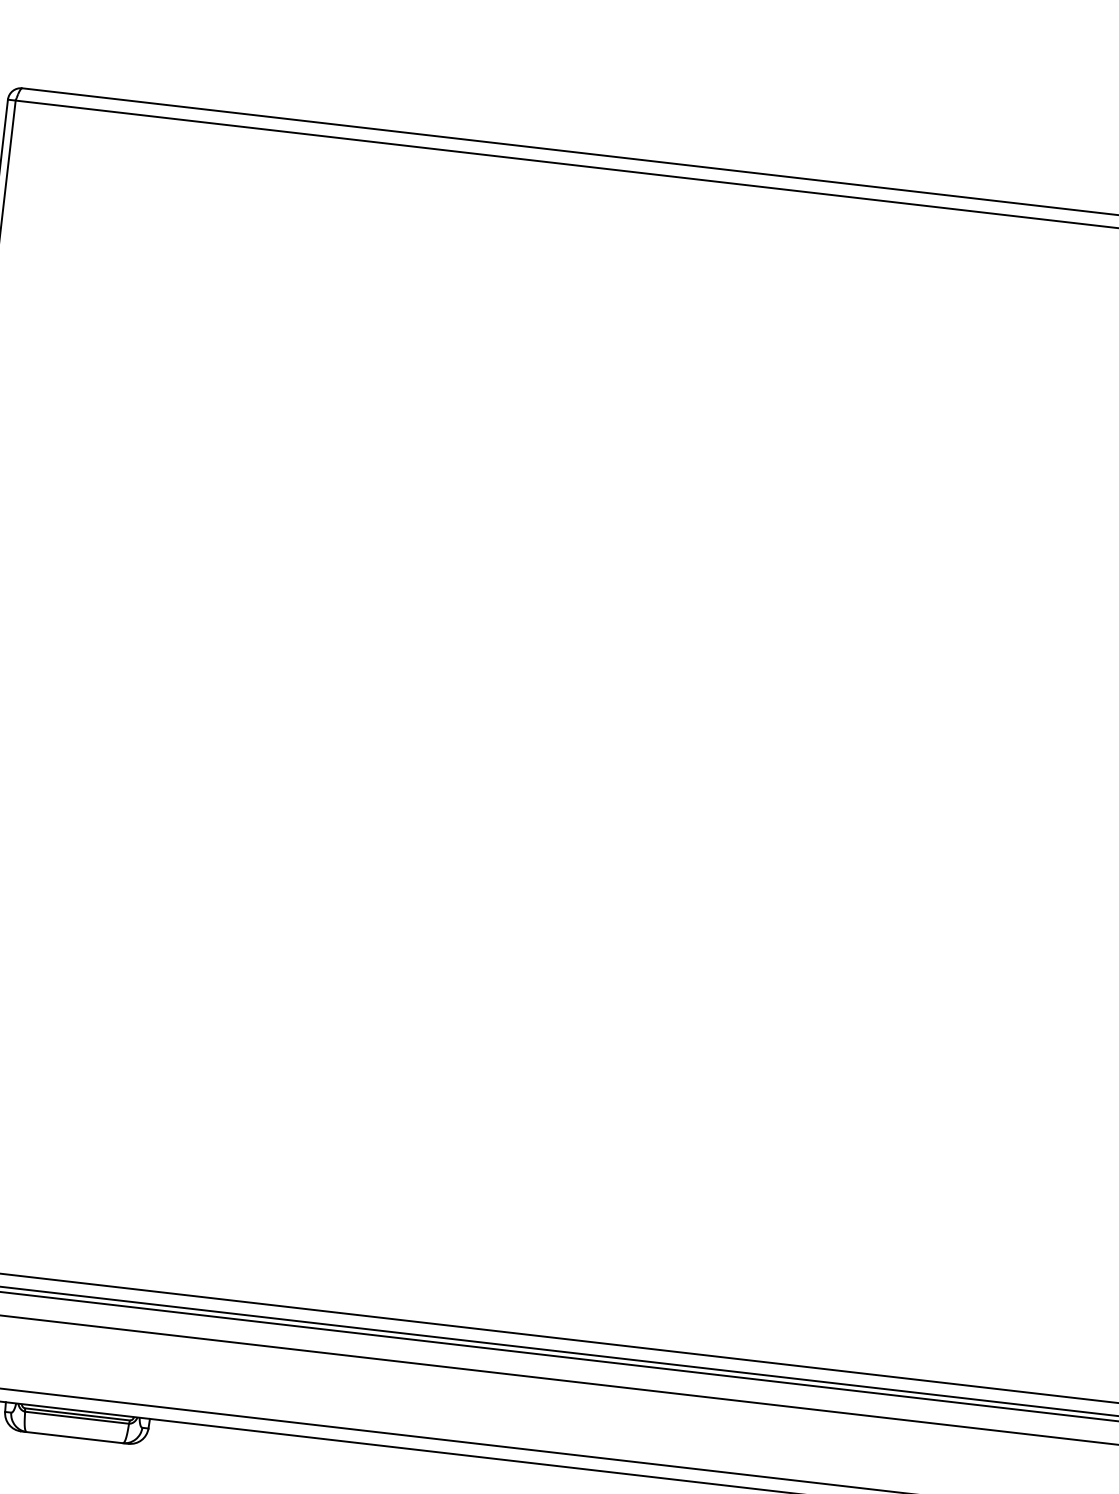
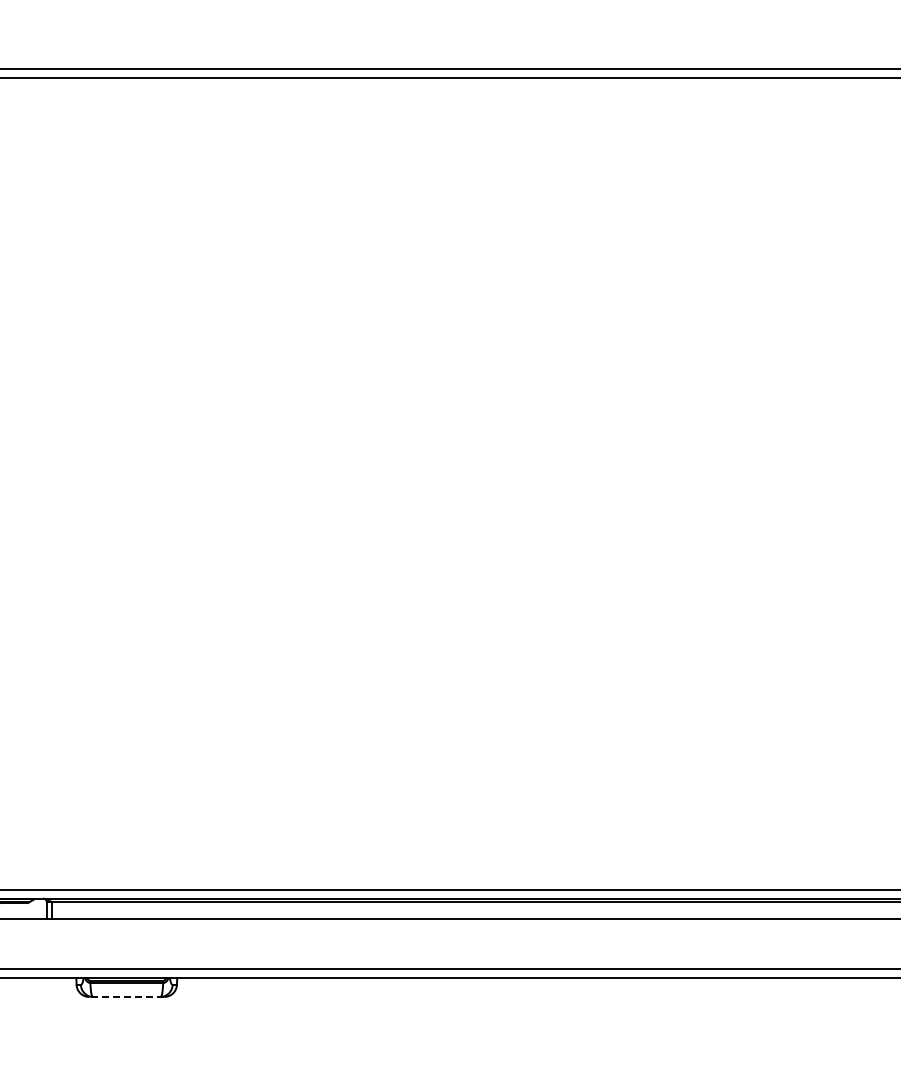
line: (74, 1436) -> (126, 996), solid -> dashed

